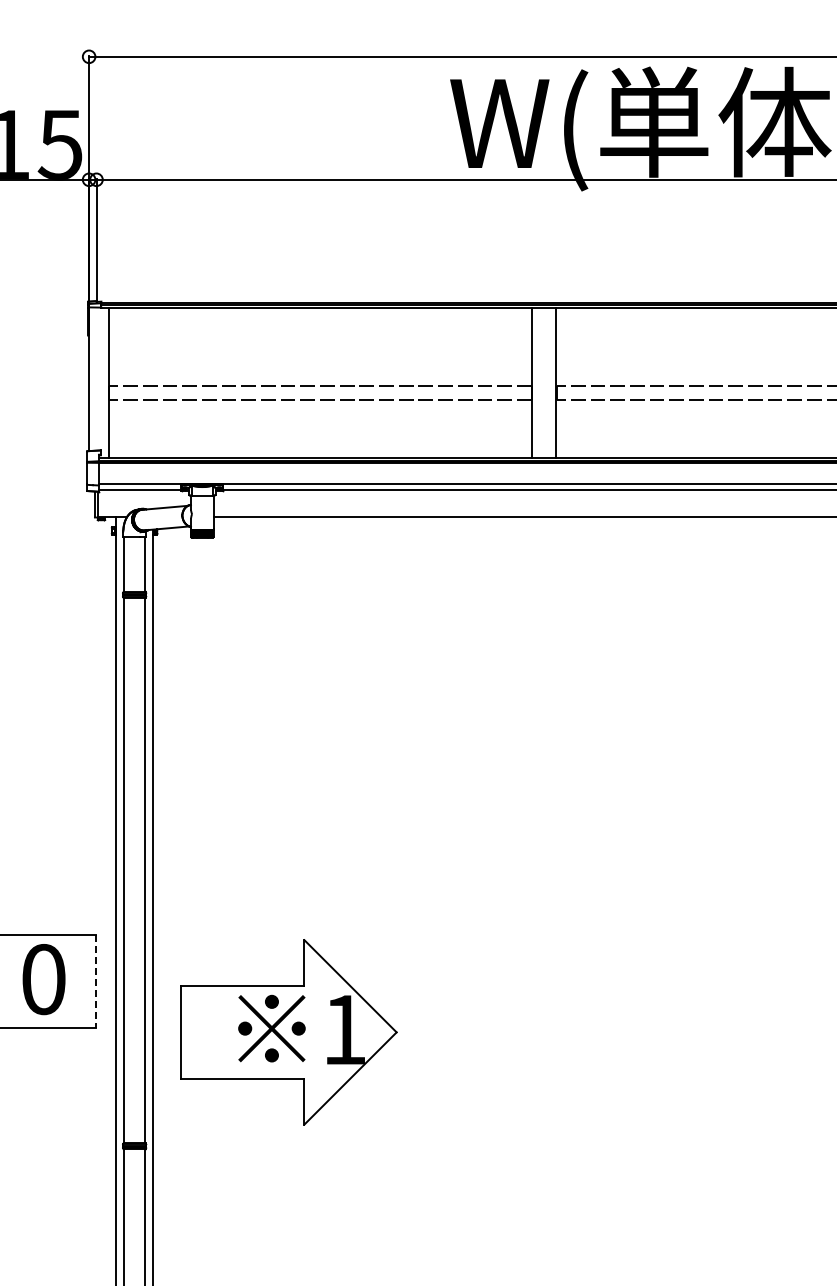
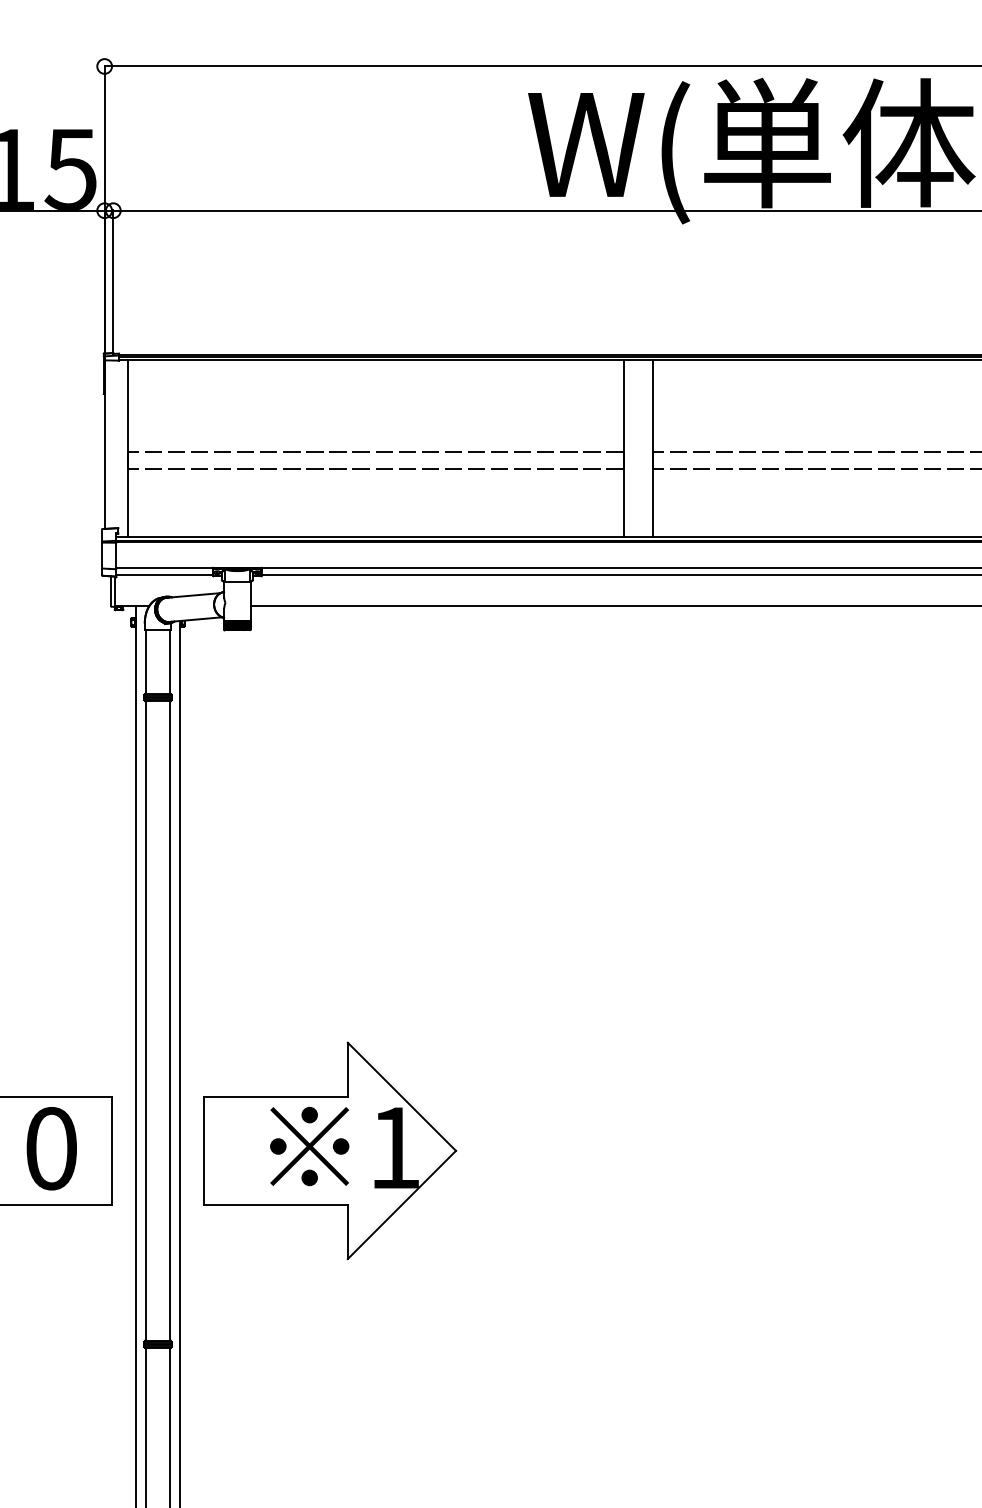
line: (95, 981) -> (112, 1151), dashed -> solid
part: (288, 1032) -> (329, 1151), moved

